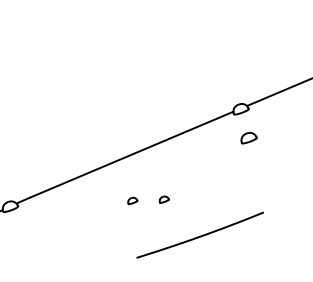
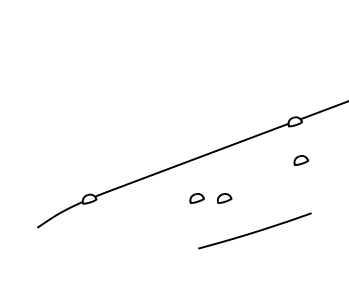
part: (248, 138) -> (300, 160), moved
part: (164, 199) -> (224, 198), size x1.67
part: (132, 200) -> (196, 198), size x1.67

